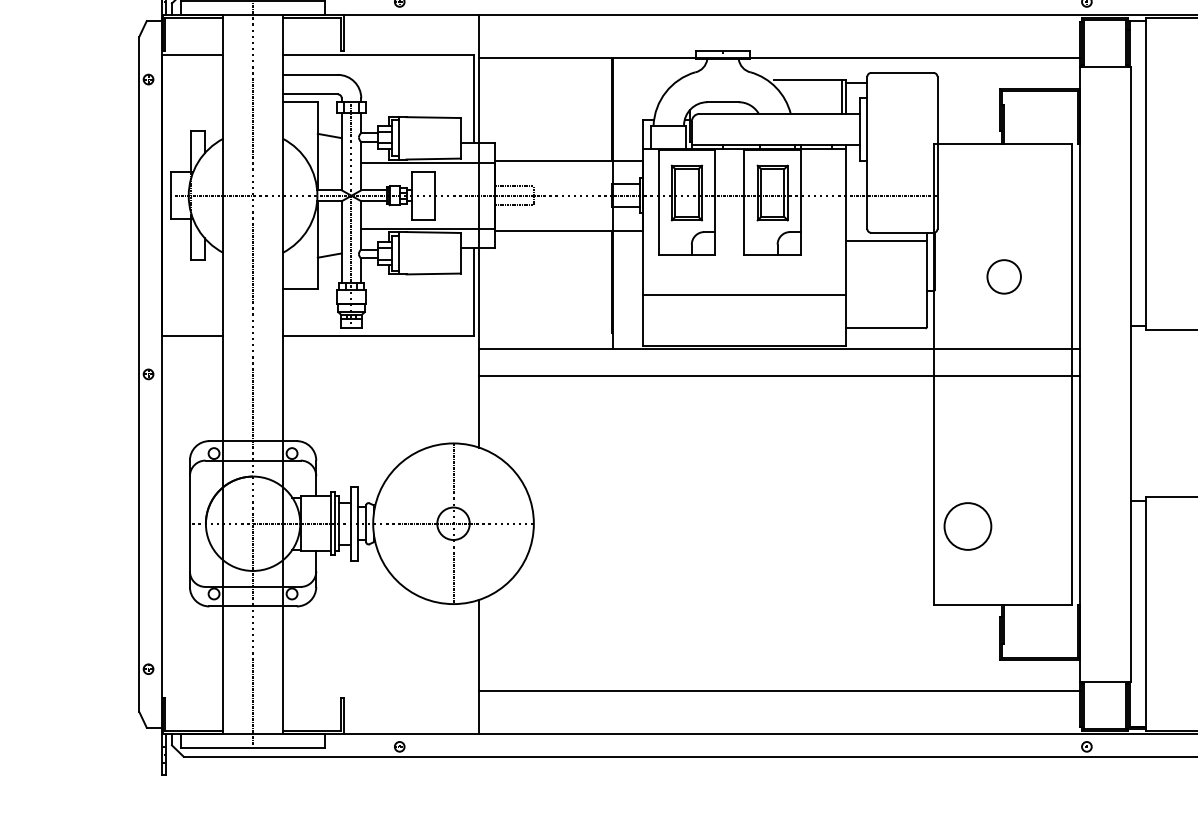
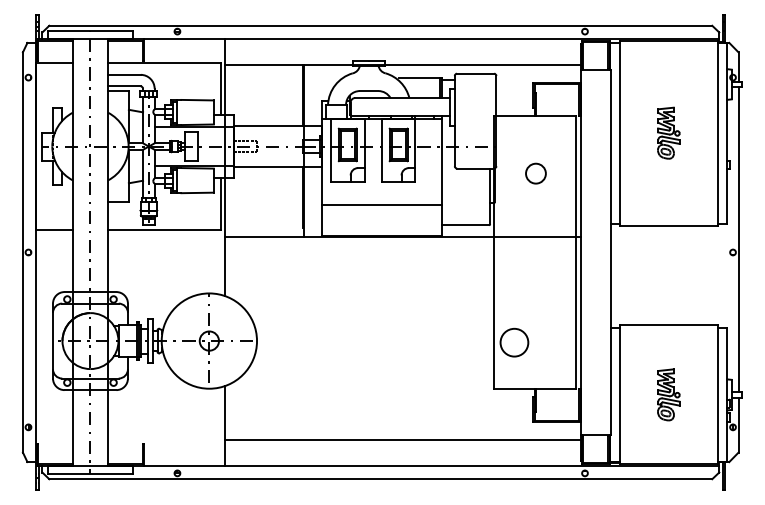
line: (887, 241) -> (466, 173), removed
circle: (1003, 276) -> (535, 173), moved
line: (779, 376) -> (402, 253), removed

